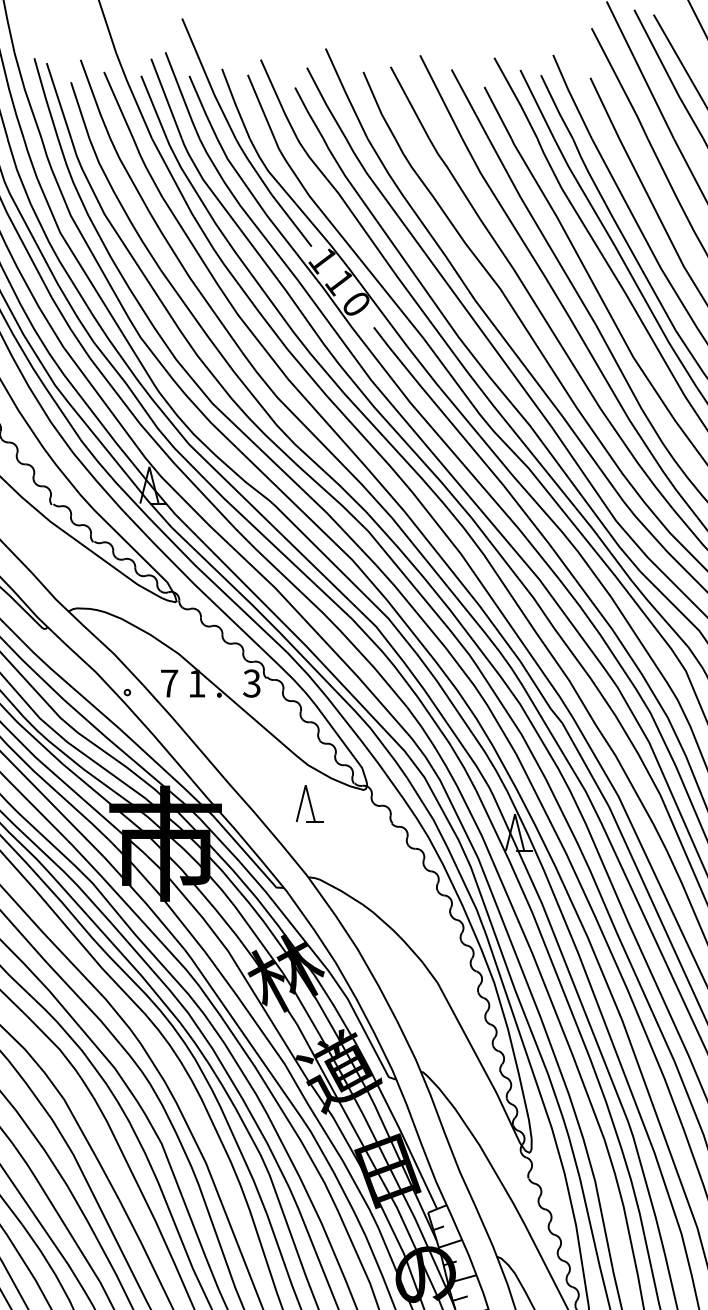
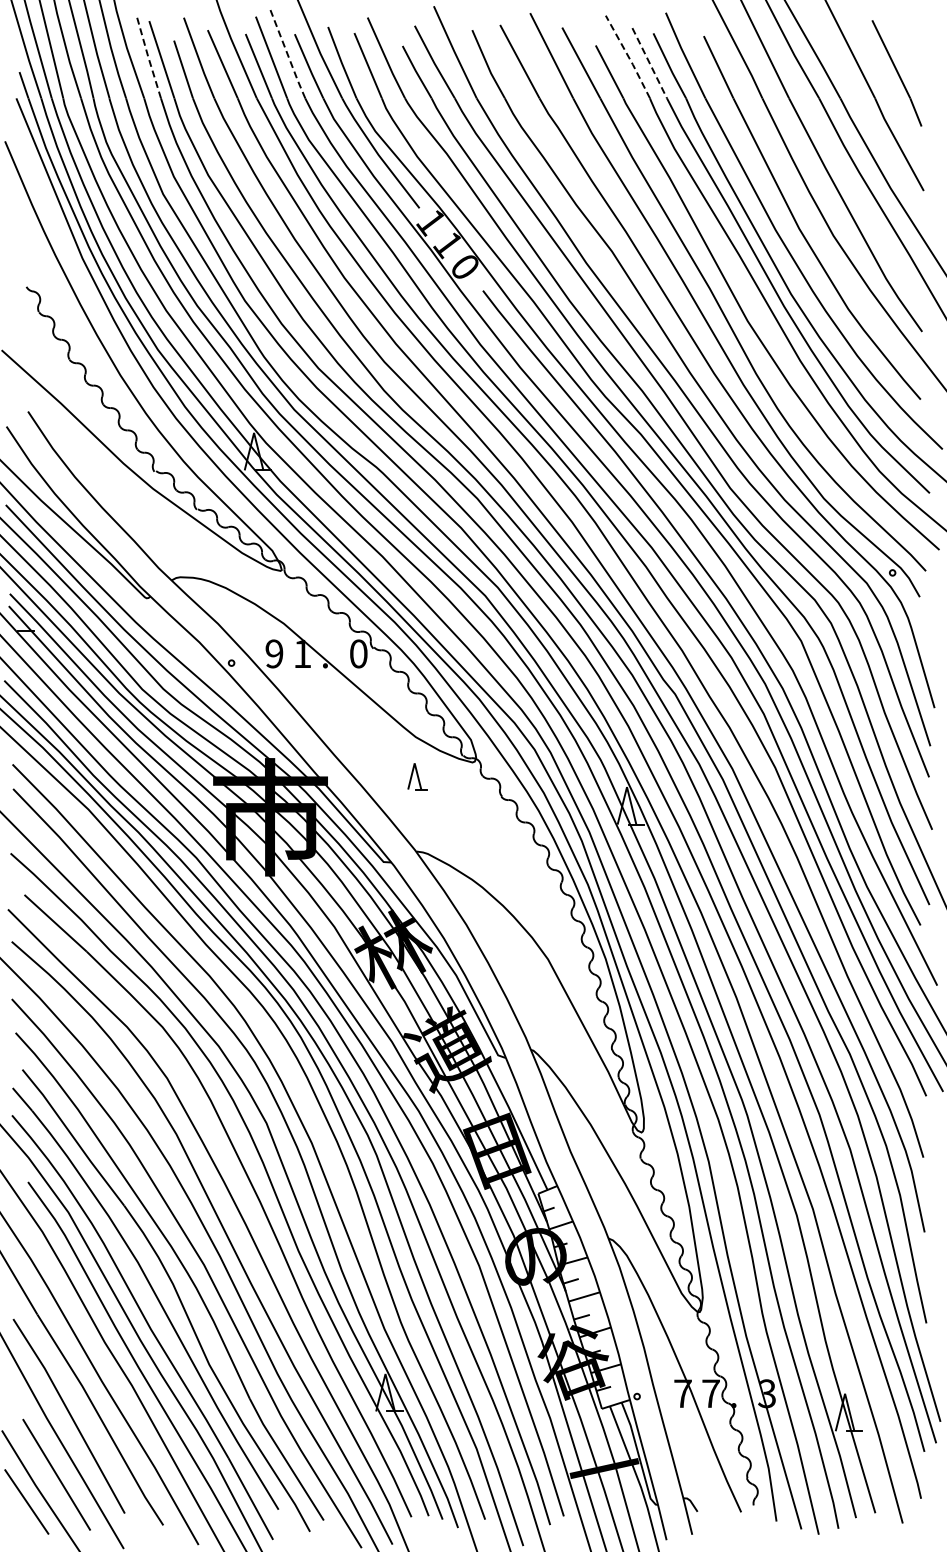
line: (182, 96) -> (287, 55), solid -> dashed
line: (516, 97) -> (628, 56), solid -> dashed
line: (45, 98) -> (148, 57), solid -> dashed
line: (537, 104) -> (649, 63), solid -> dashed
text: (169, 683) -> (274, 653), 7 -> 9
text: (251, 683) -> (358, 653), 3 -> 0
part: (309, 803) -> (417, 776), size x0.7

